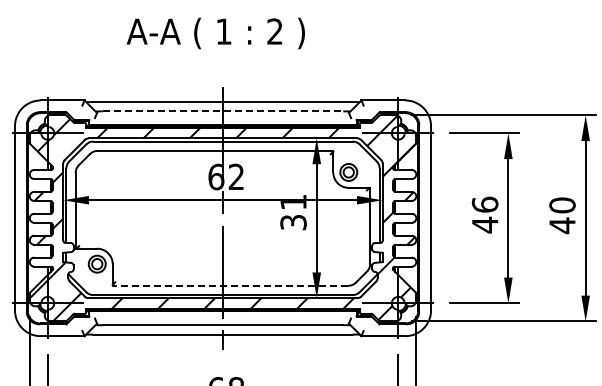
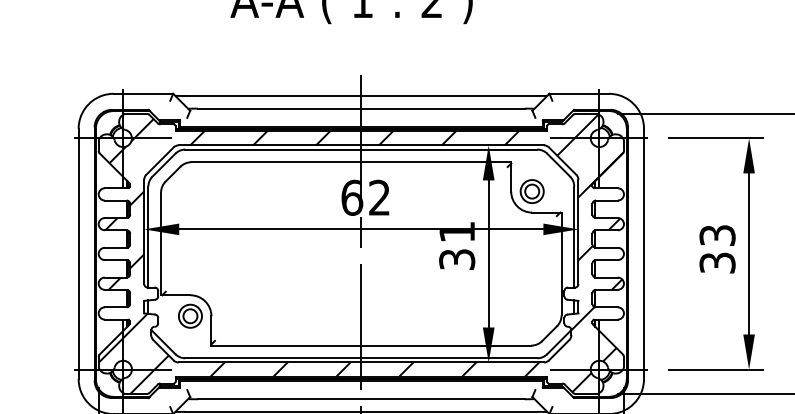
line: (223, 111) -> (361, 108), dashed -> solid
text: (484, 214) -> (716, 248), 46 -> 33
line: (230, 285) -> (371, 345), dashed -> solid

